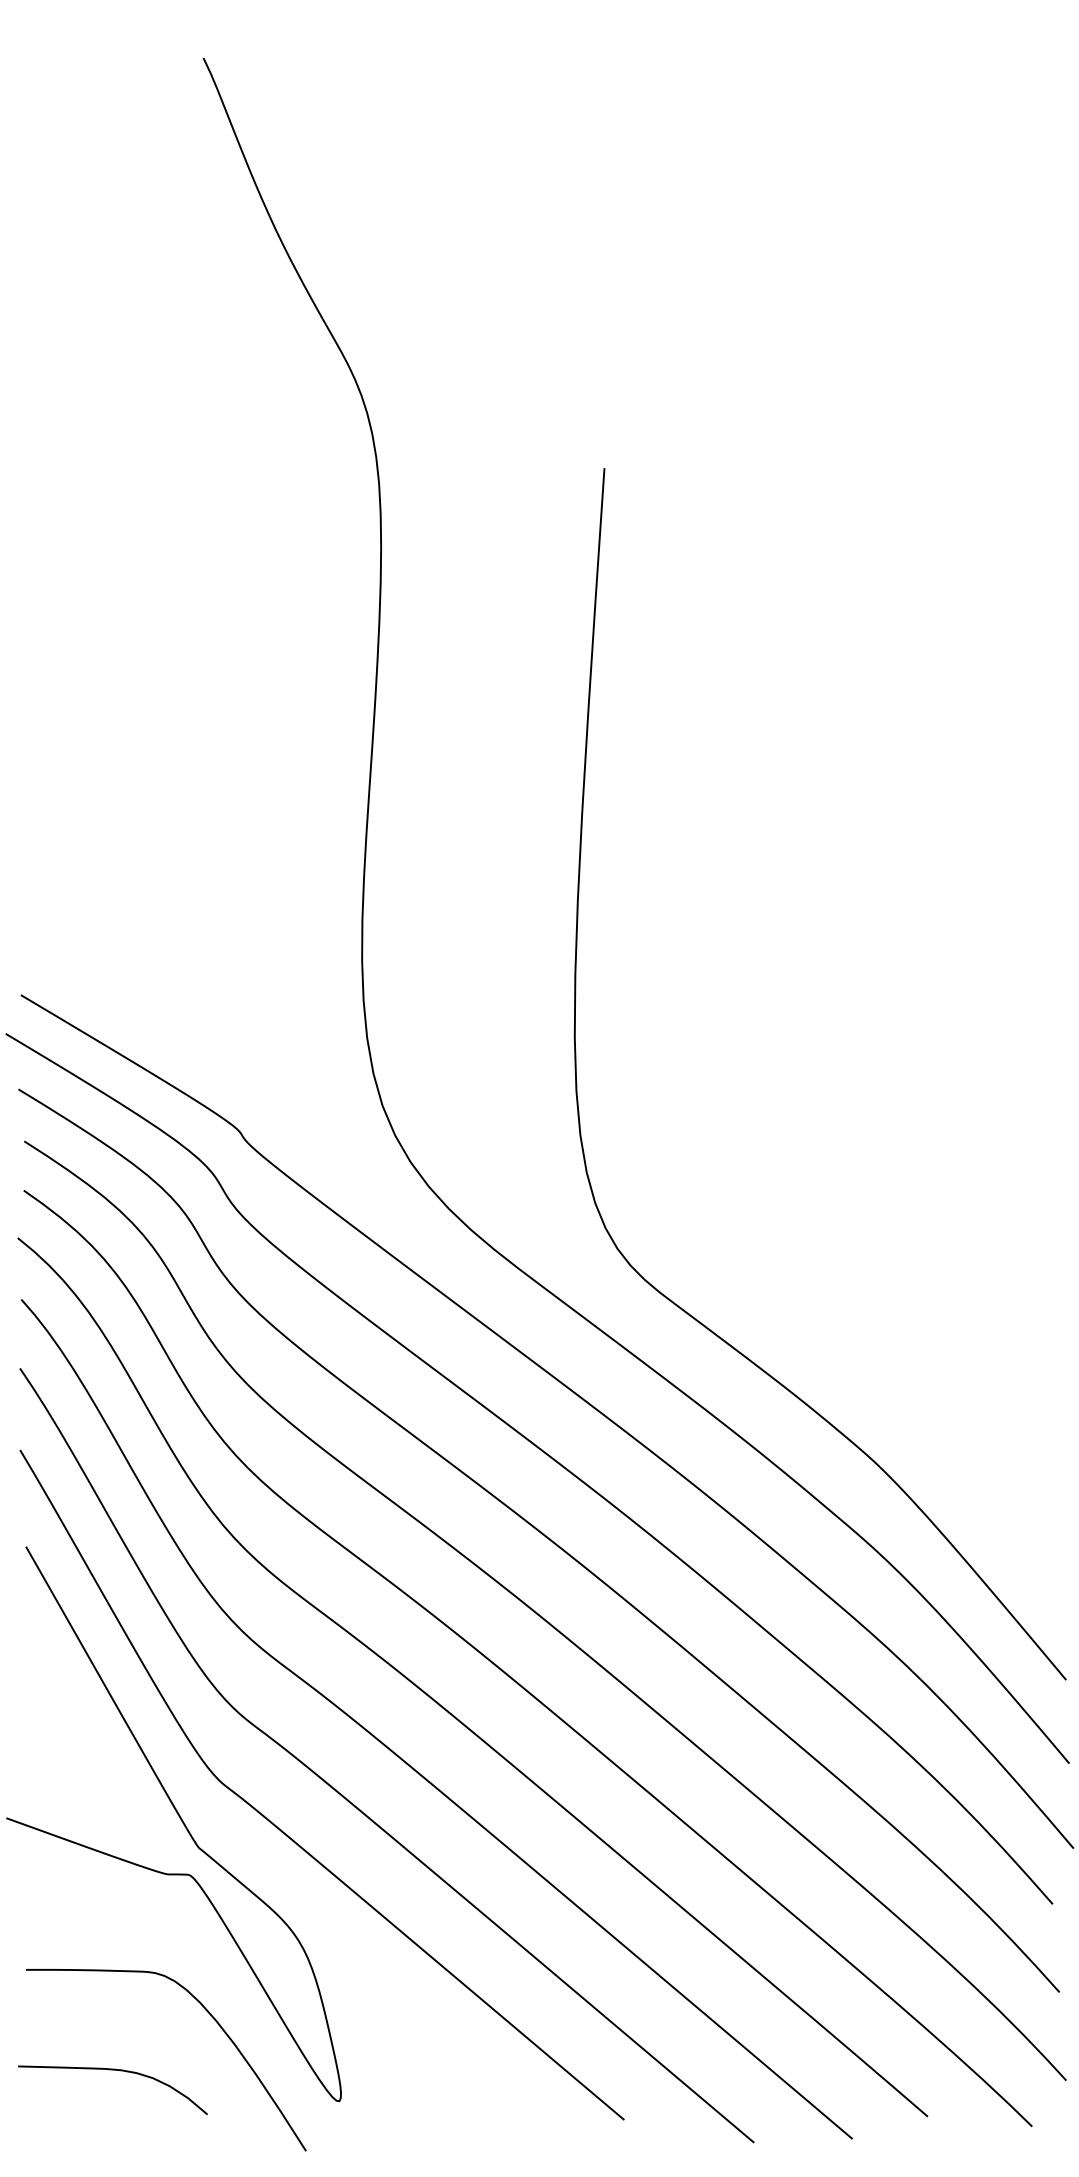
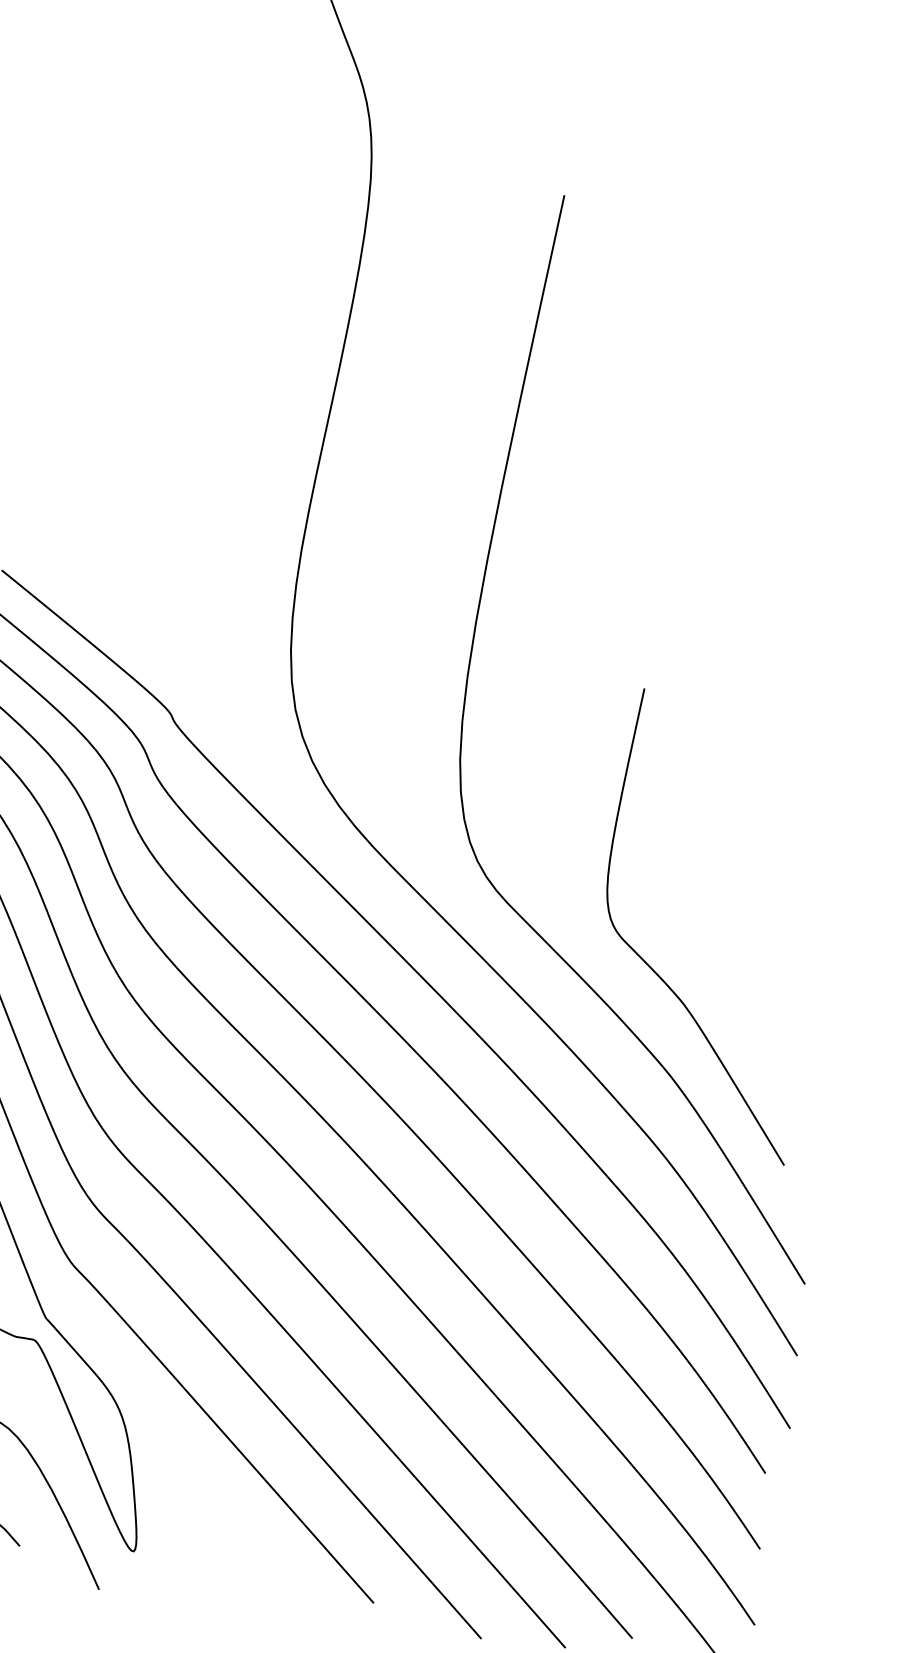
curve: (846, 1349) -> (659, 975), added

